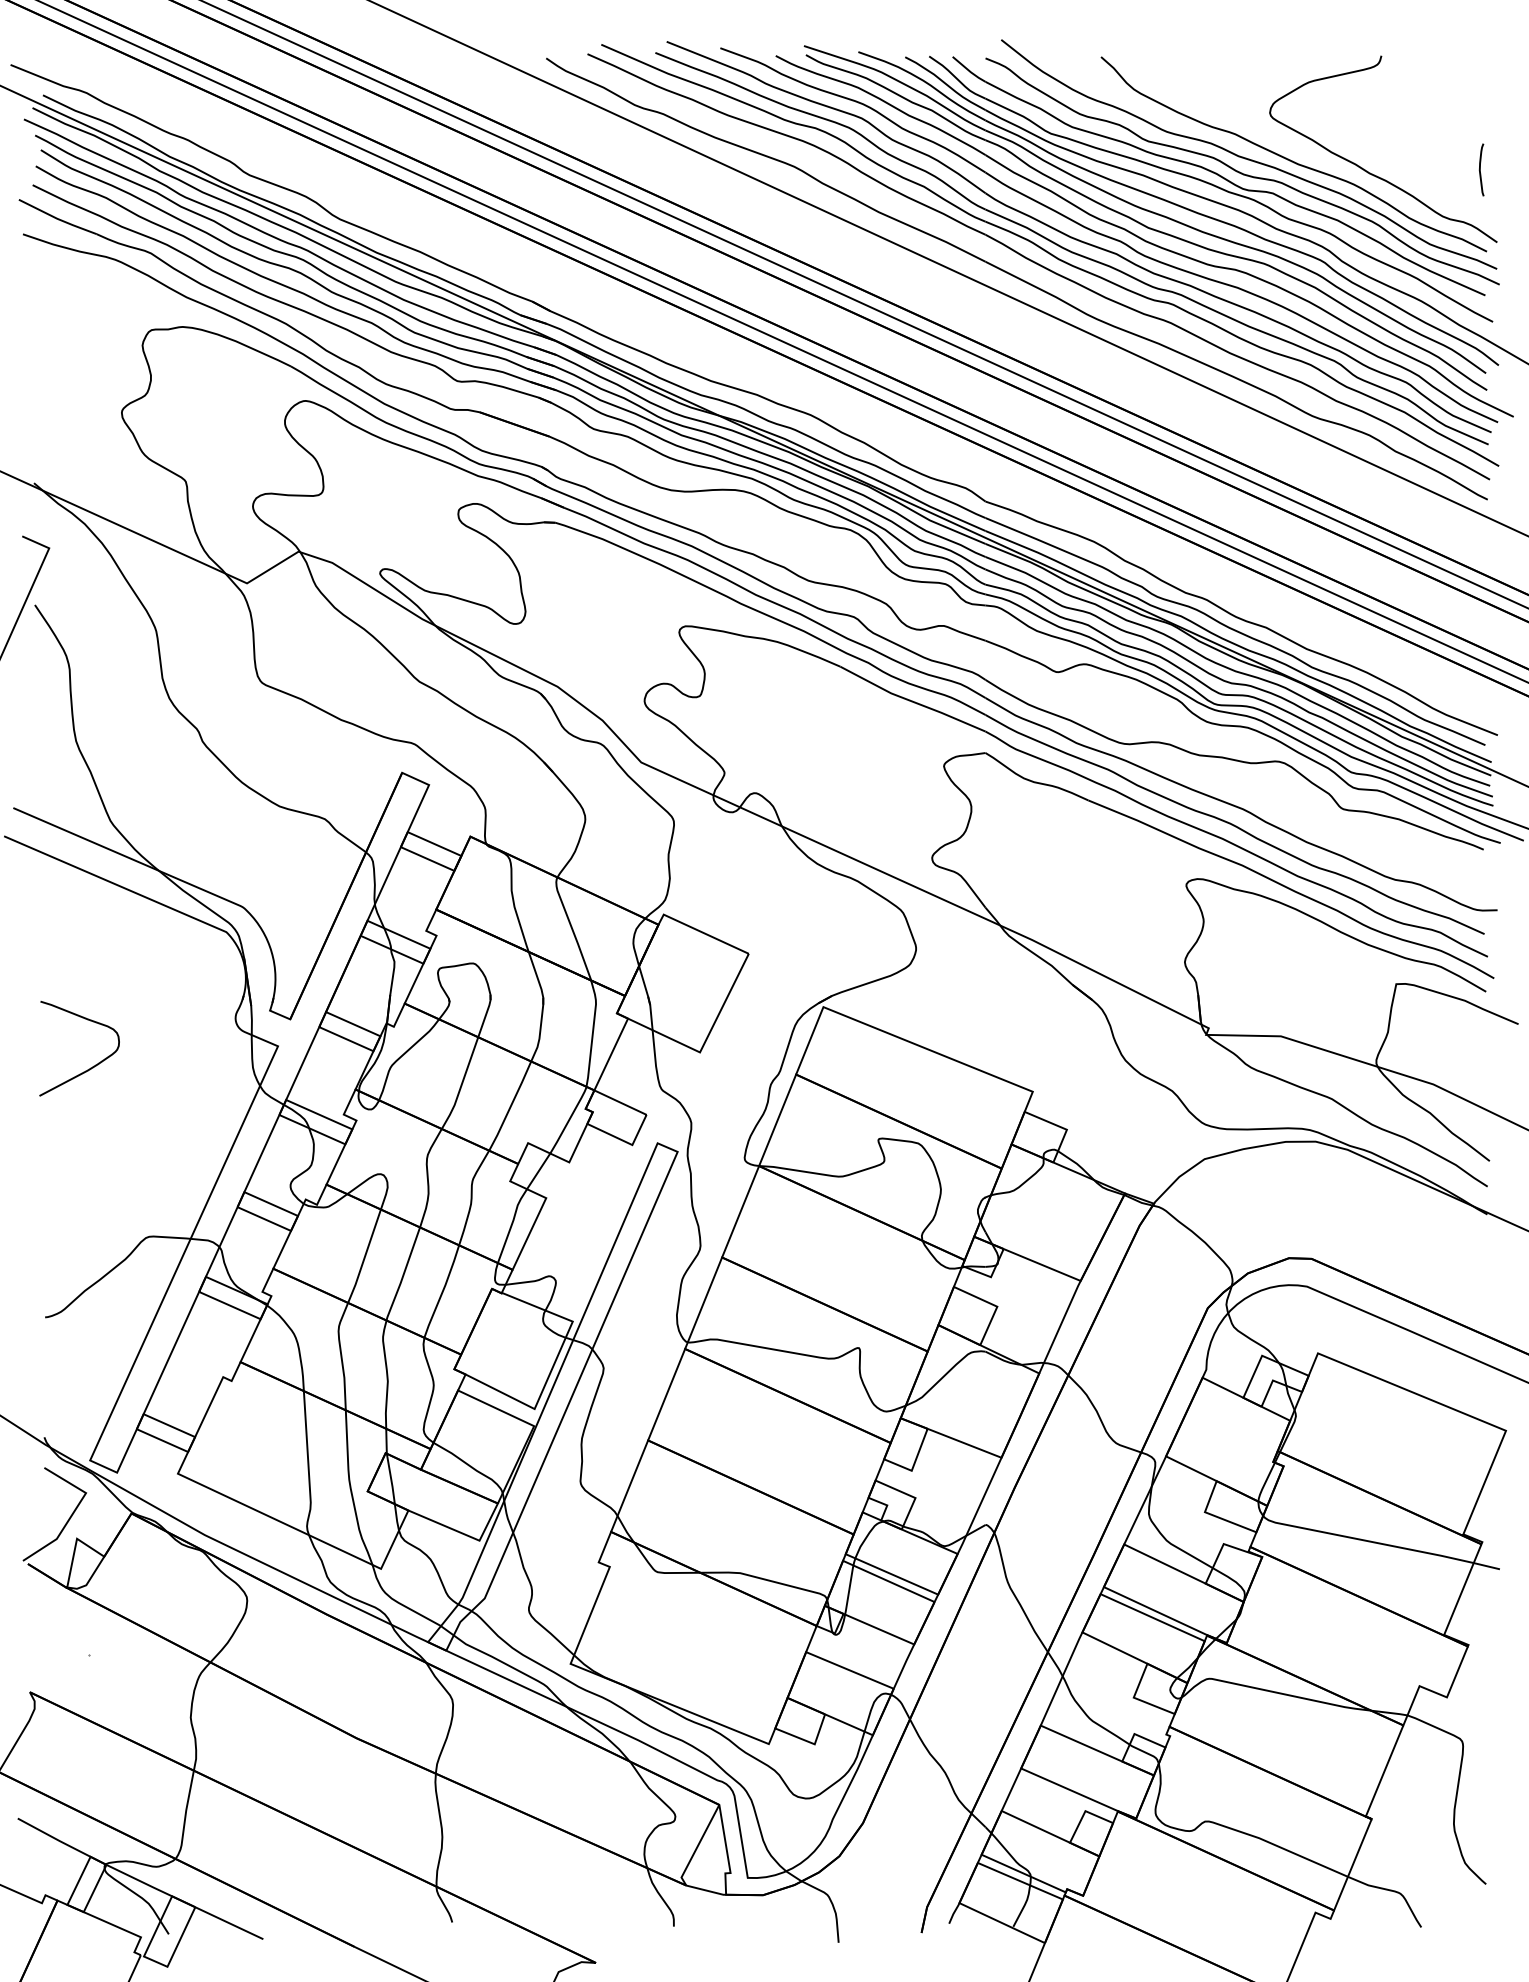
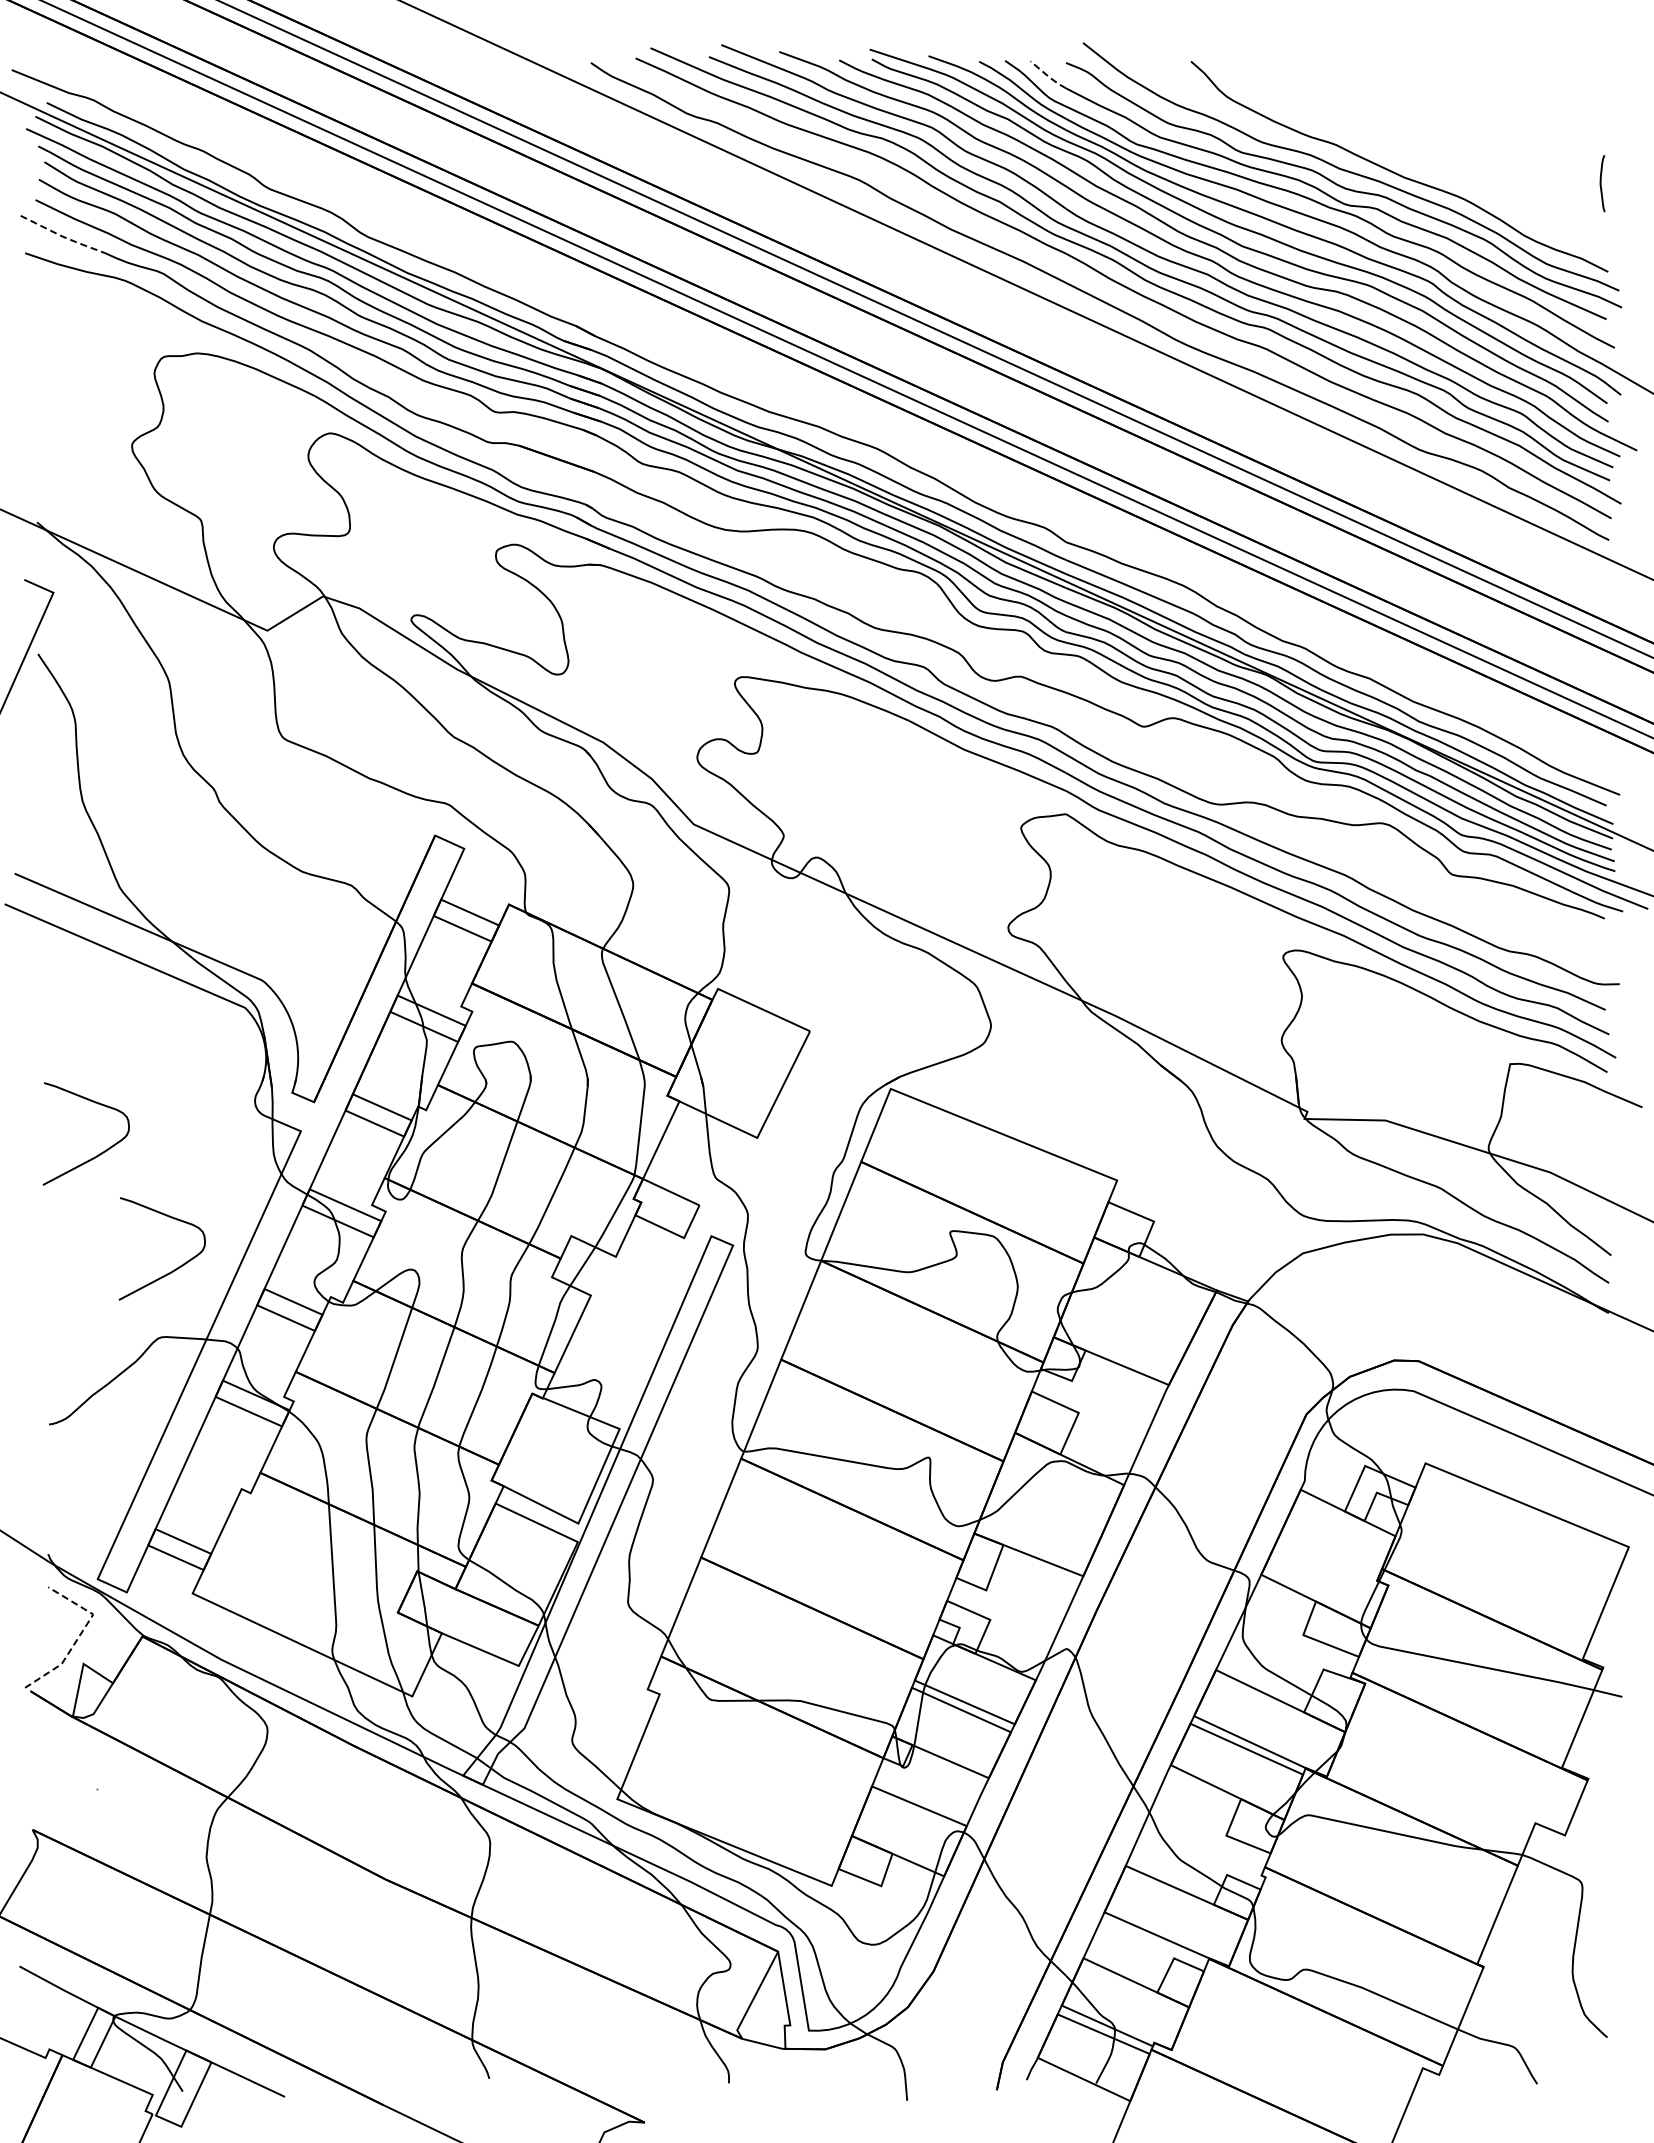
line: (969, 70) -> (1048, 76), solid -> dashed
curve: (1370, 172) -> (1482, 186), removed
line: (57, 218) -> (62, 236), solid -> dashed
curve: (162, 1173) -> (175, 1268), added
line: (73, 1512) -> (79, 1635), solid -> dashed

